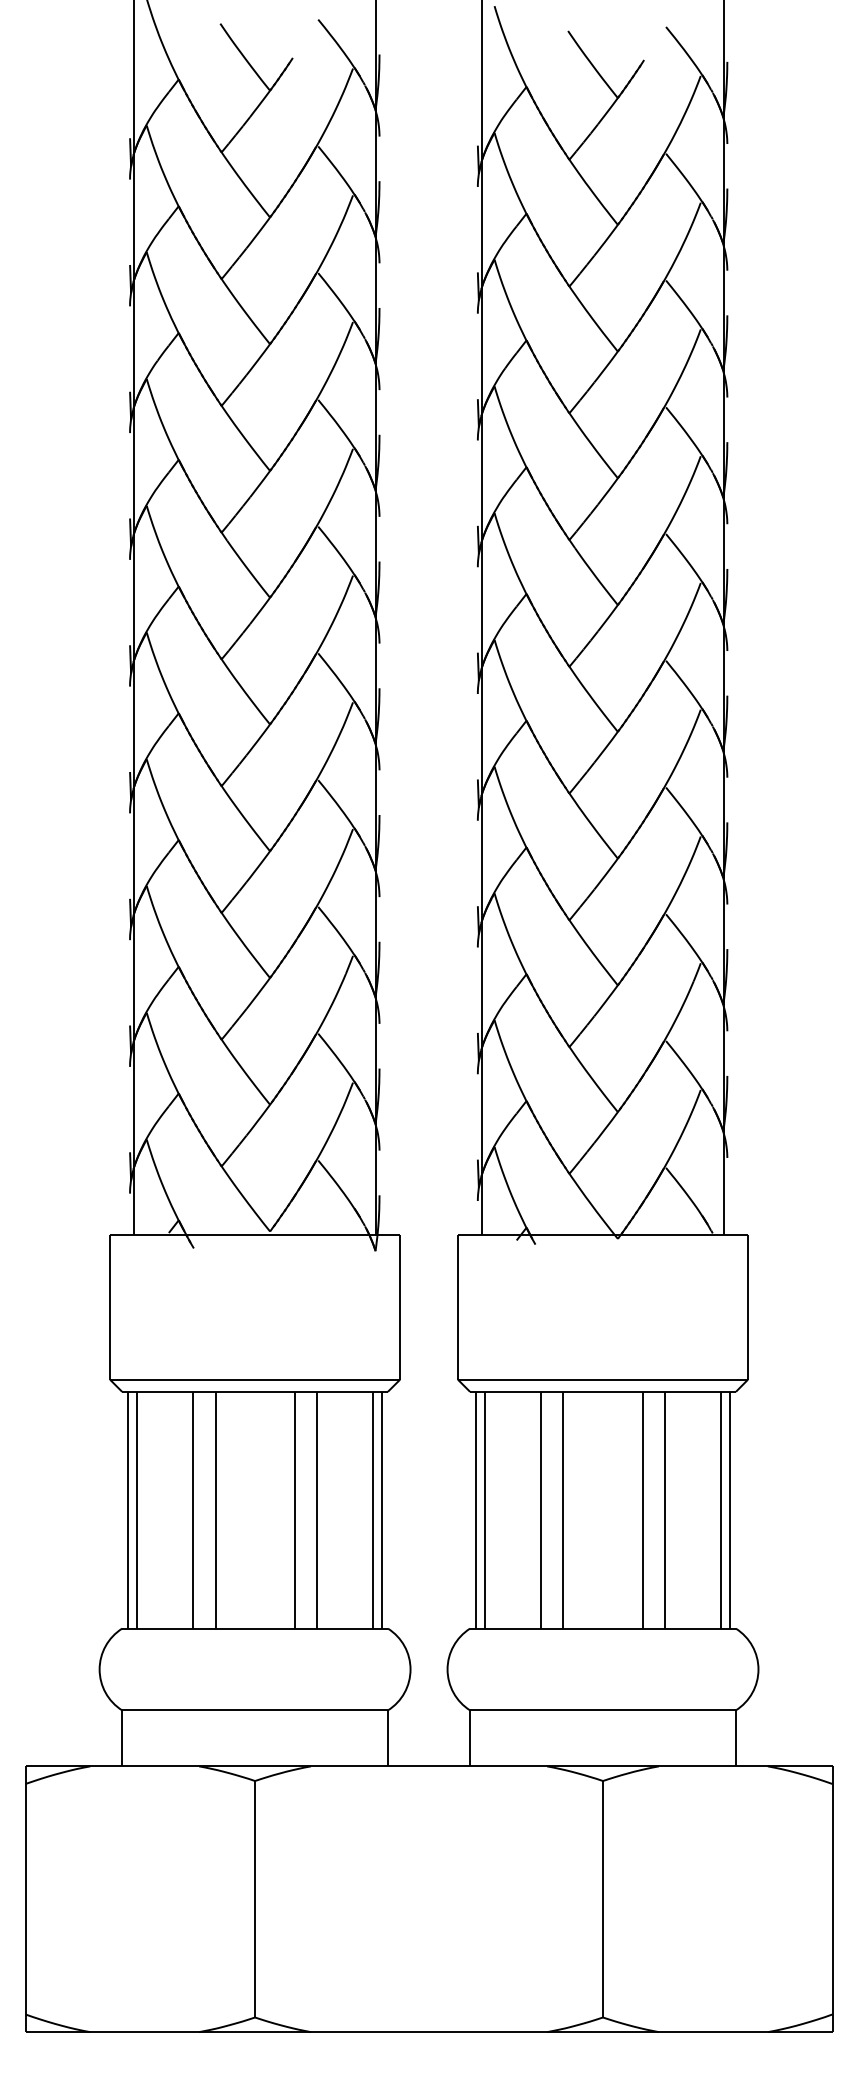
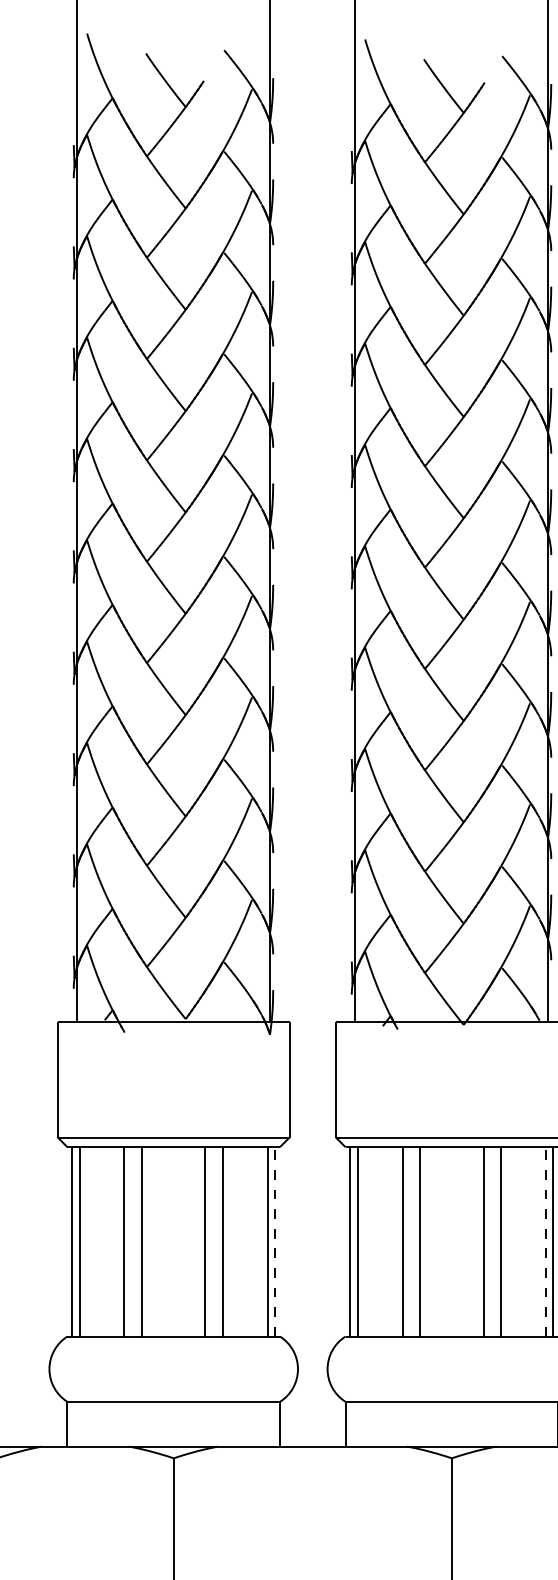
line: (381, 1509) -> (274, 1241), solid -> dashed
line: (720, 1509) -> (545, 1241), solid -> dashed

